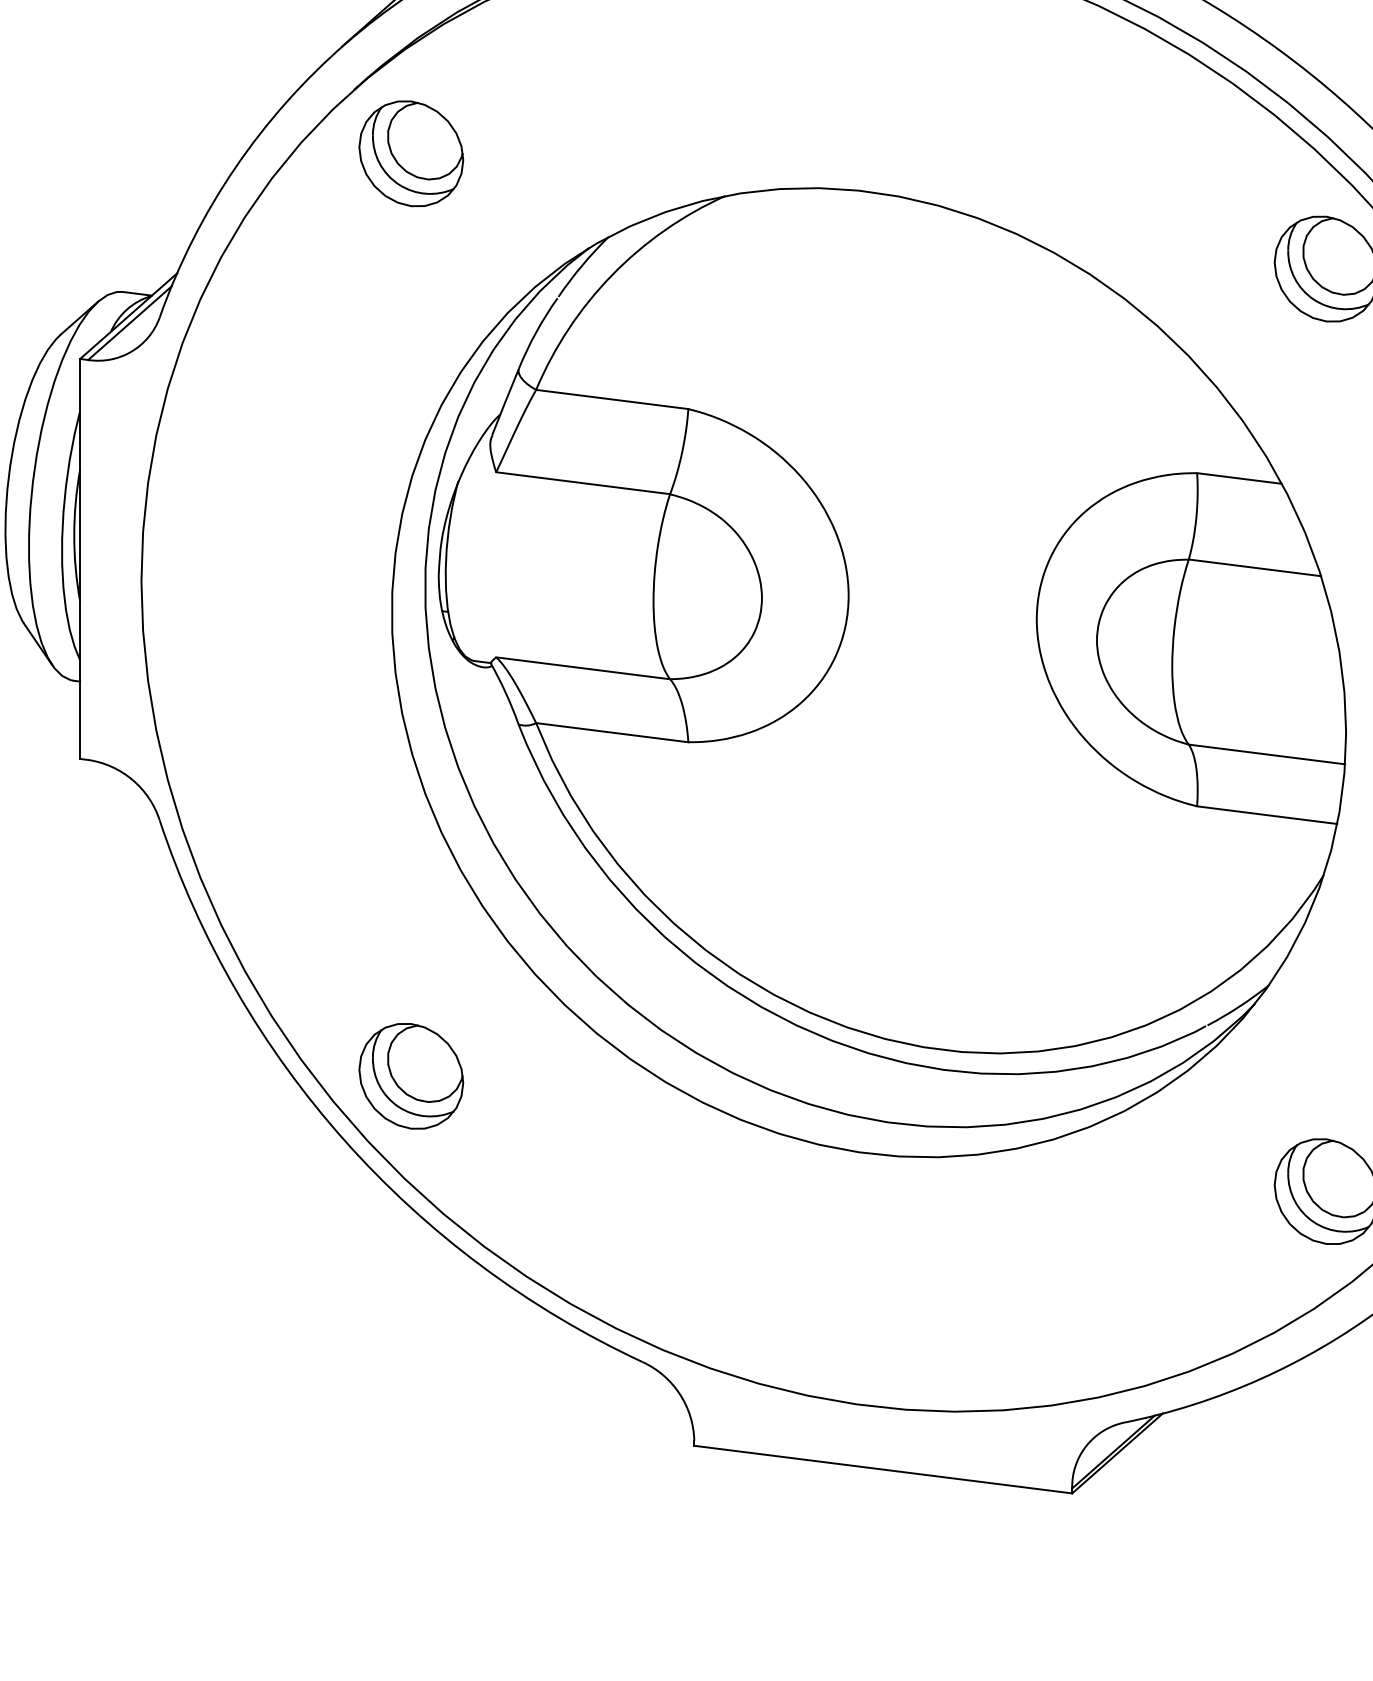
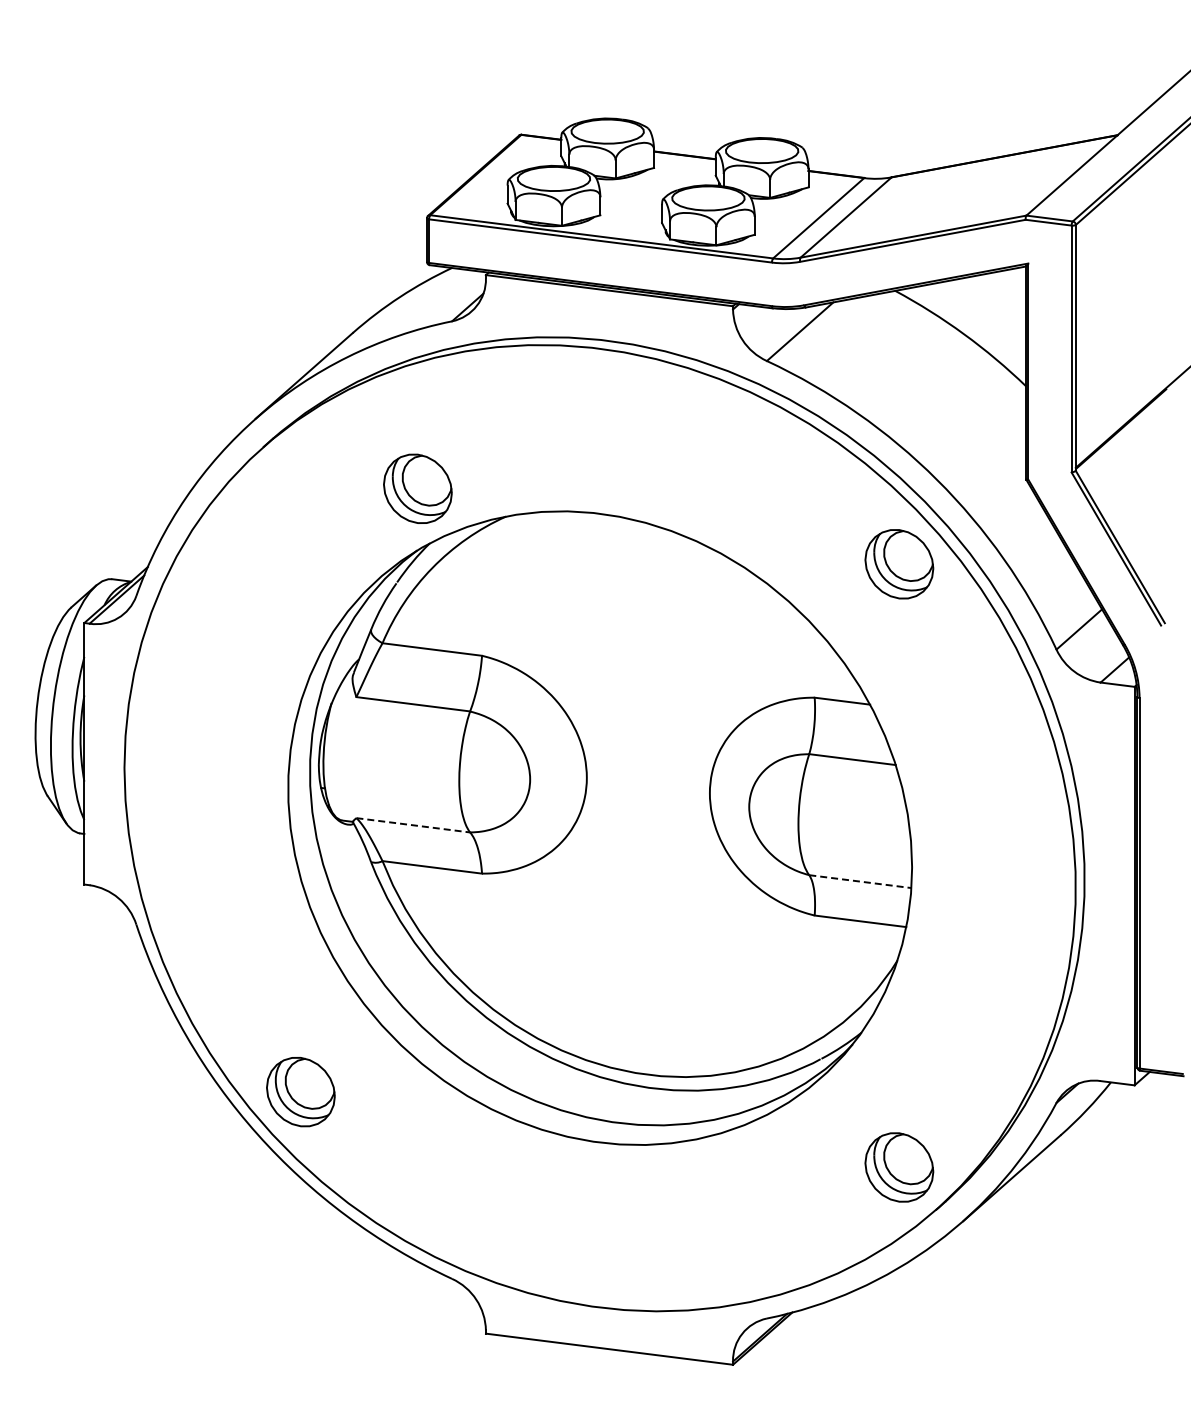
part: (410, 153) -> (417, 488), moved
line: (583, 668) -> (413, 825), solid -> dashed
line: (1267, 754) -> (860, 881), solid -> dashed

